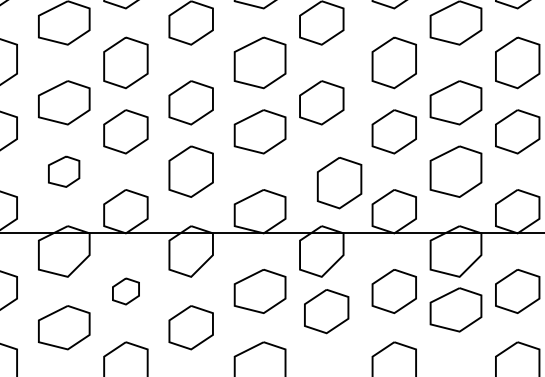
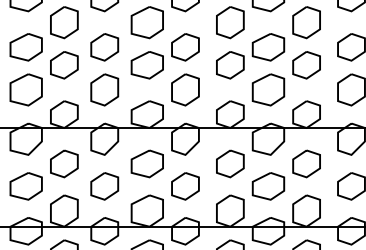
part: (63, 171) -> (25, 89), size x1.67
part: (339, 182) -> (185, 89), moved
part: (126, 290) -> (64, 163), size x1.67
part: (456, 310) -> (268, 186), moved
part: (326, 311) -> (185, 186), moved

